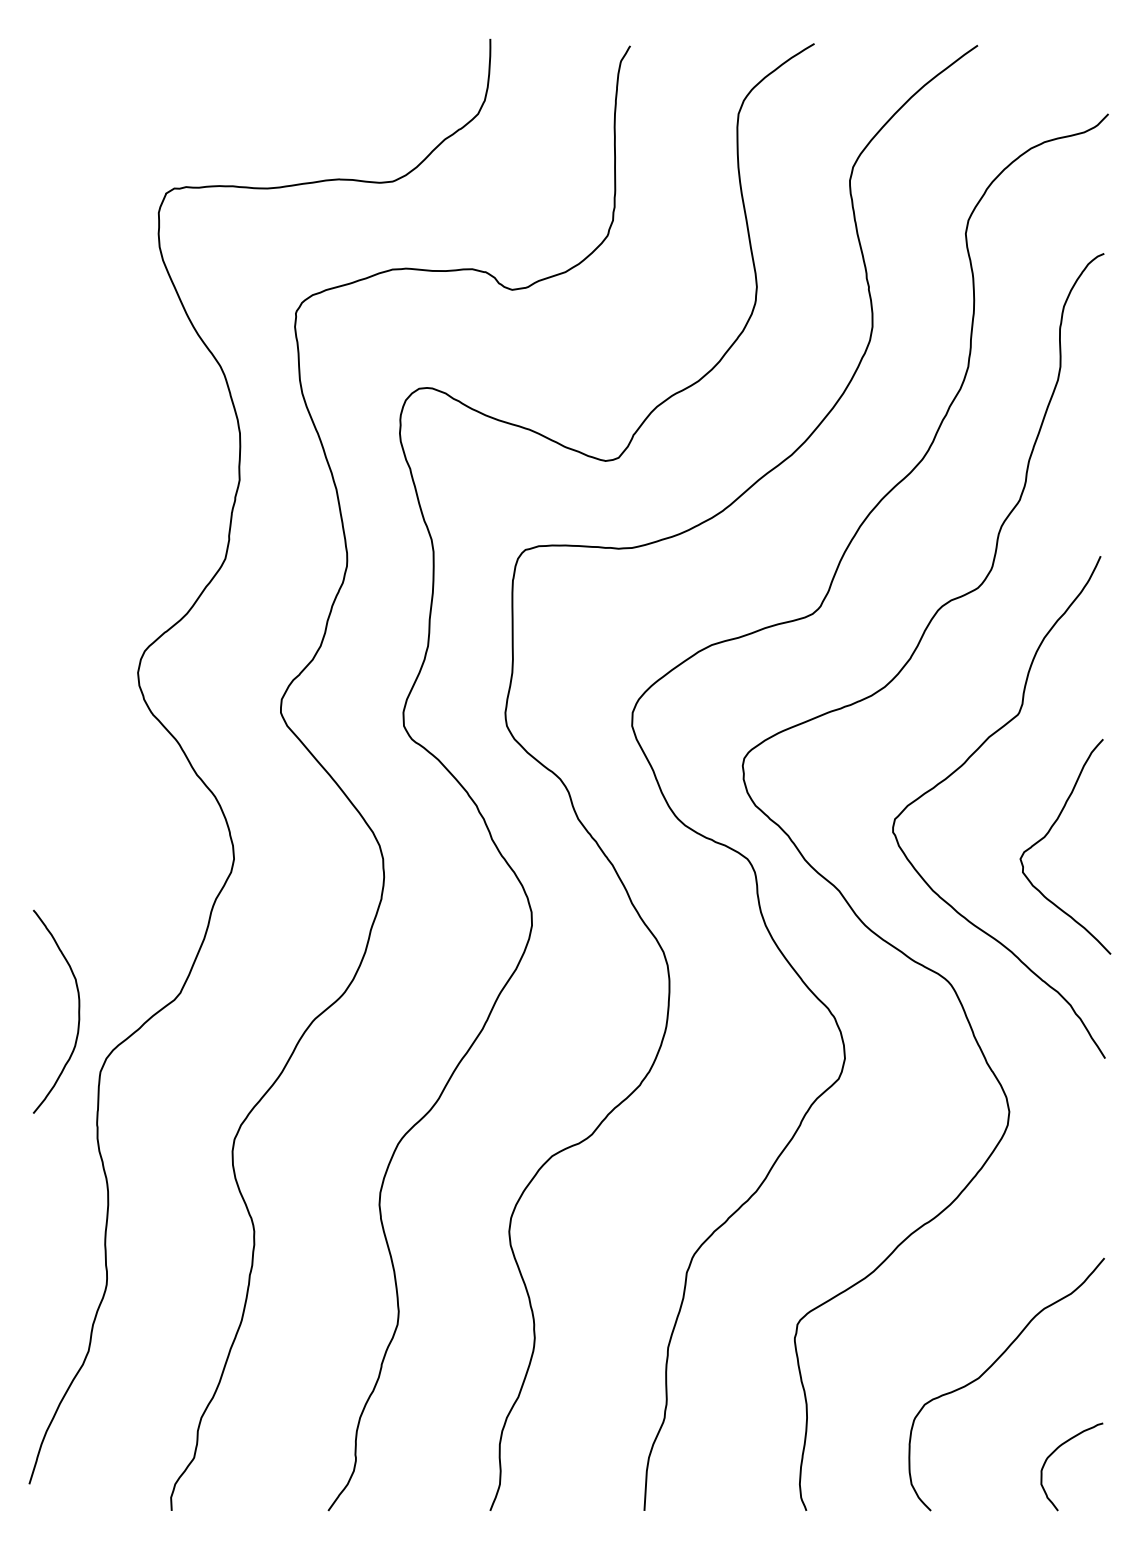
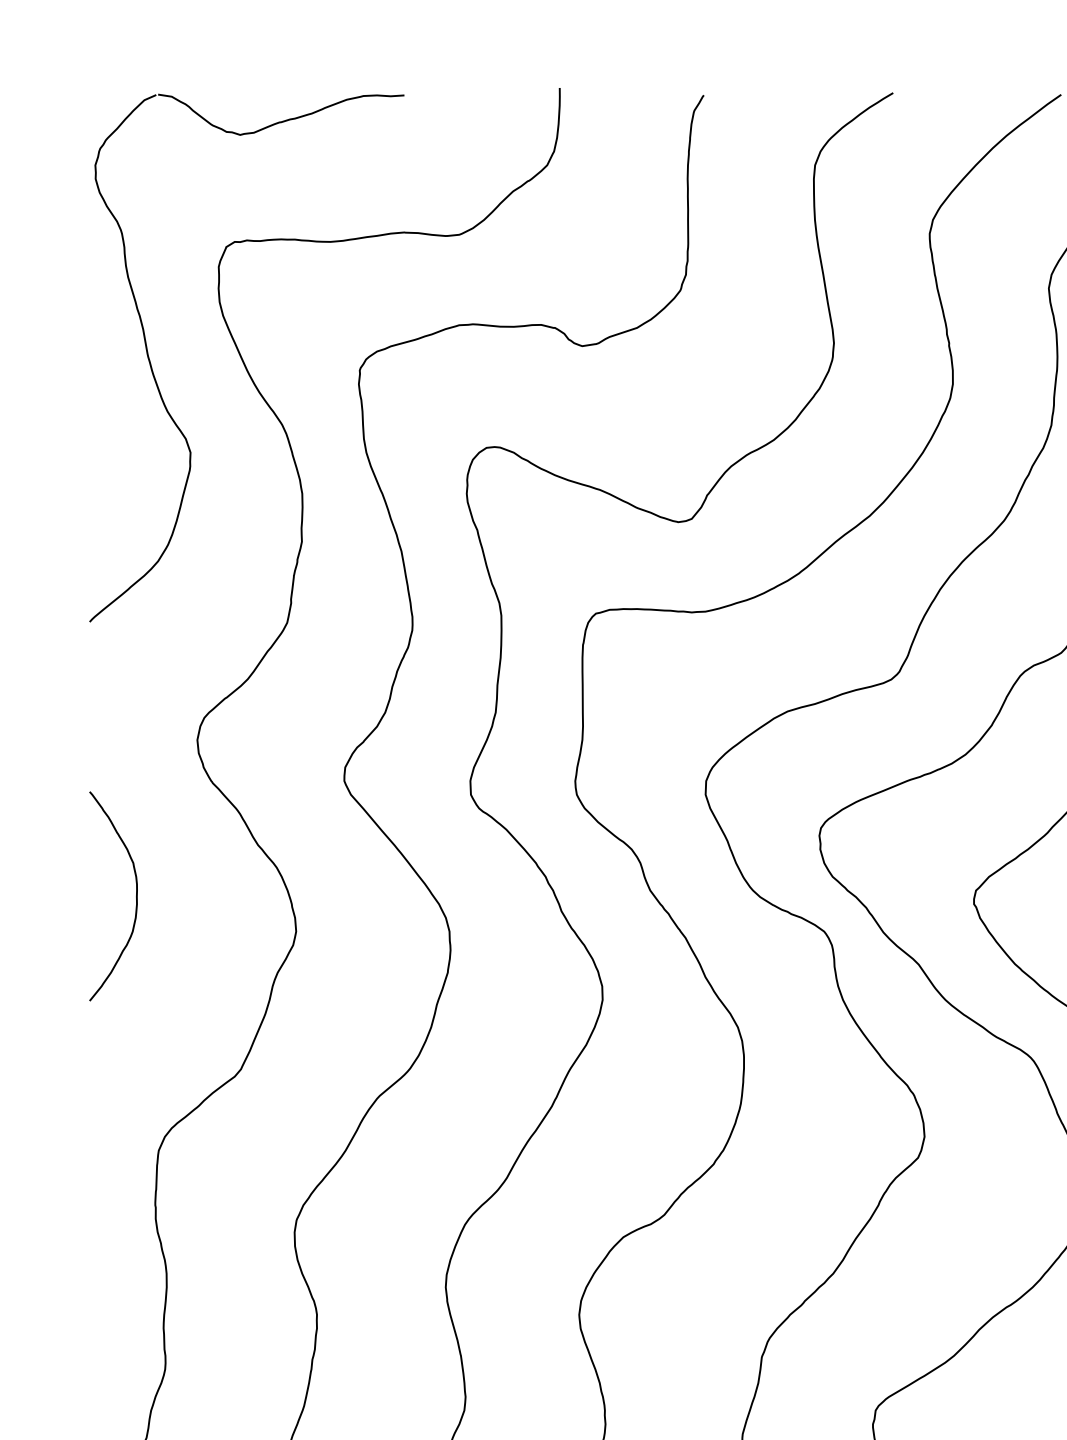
part: (101, 331) -> (159, 388), added
curve: (78, 1011) -> (136, 896), moved

